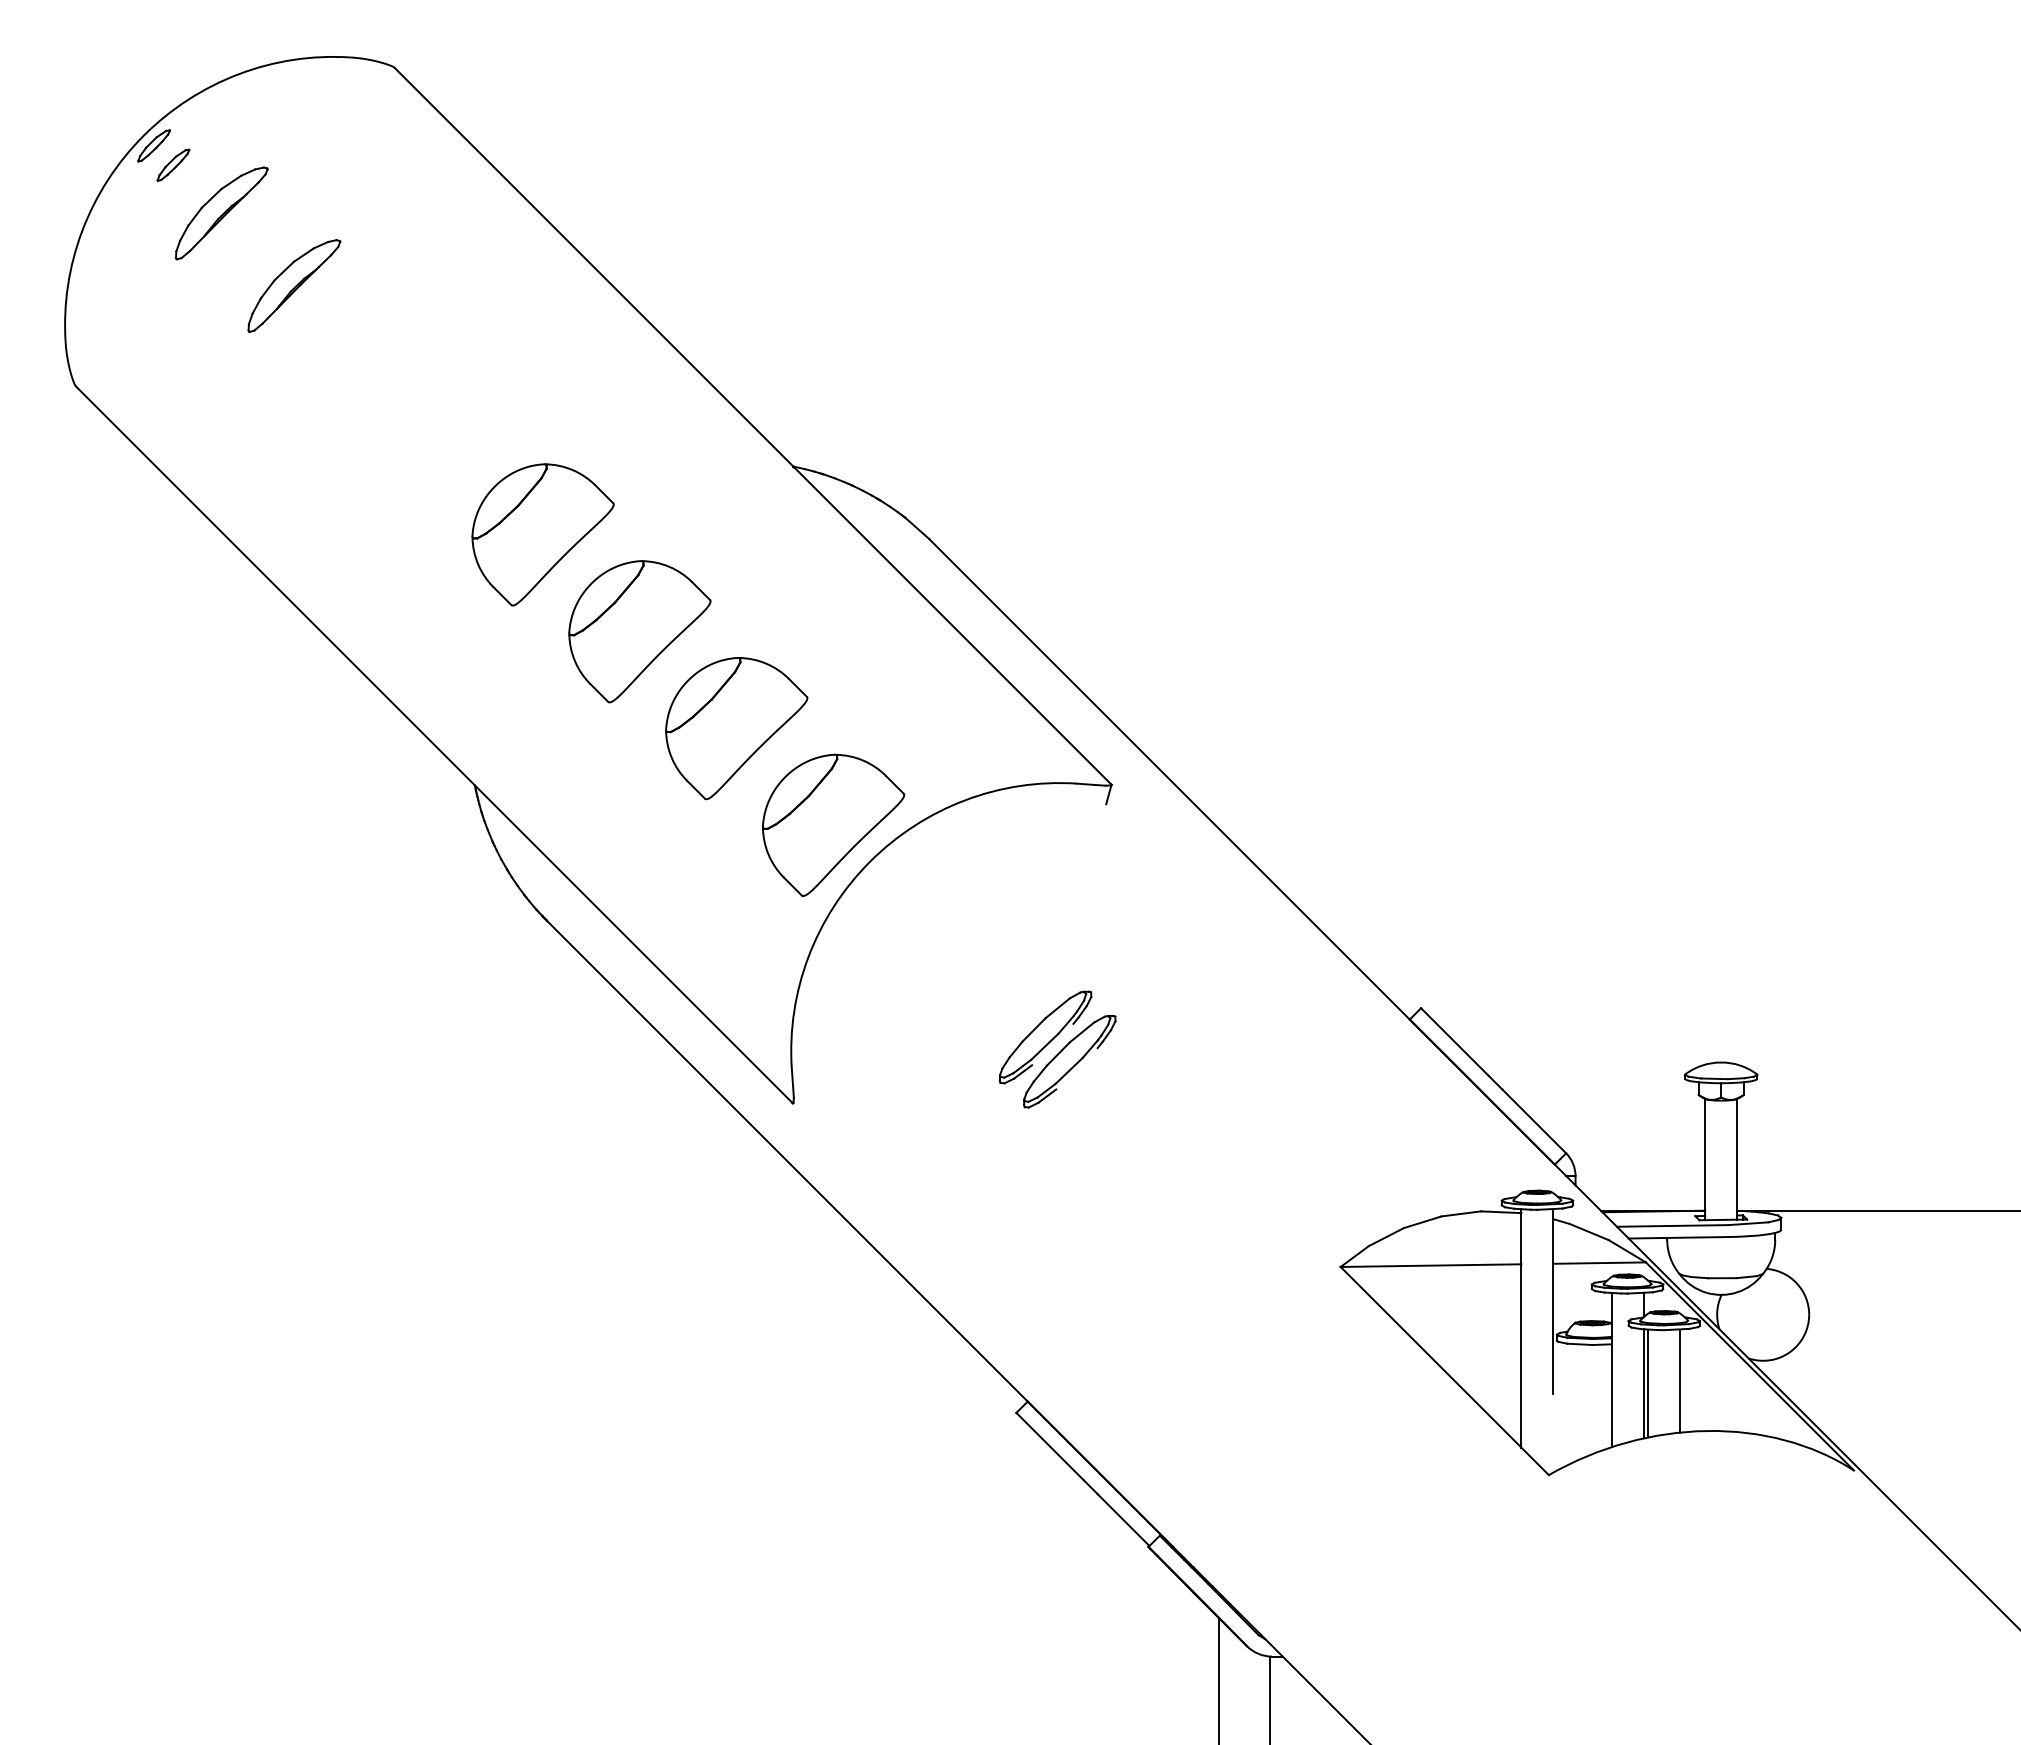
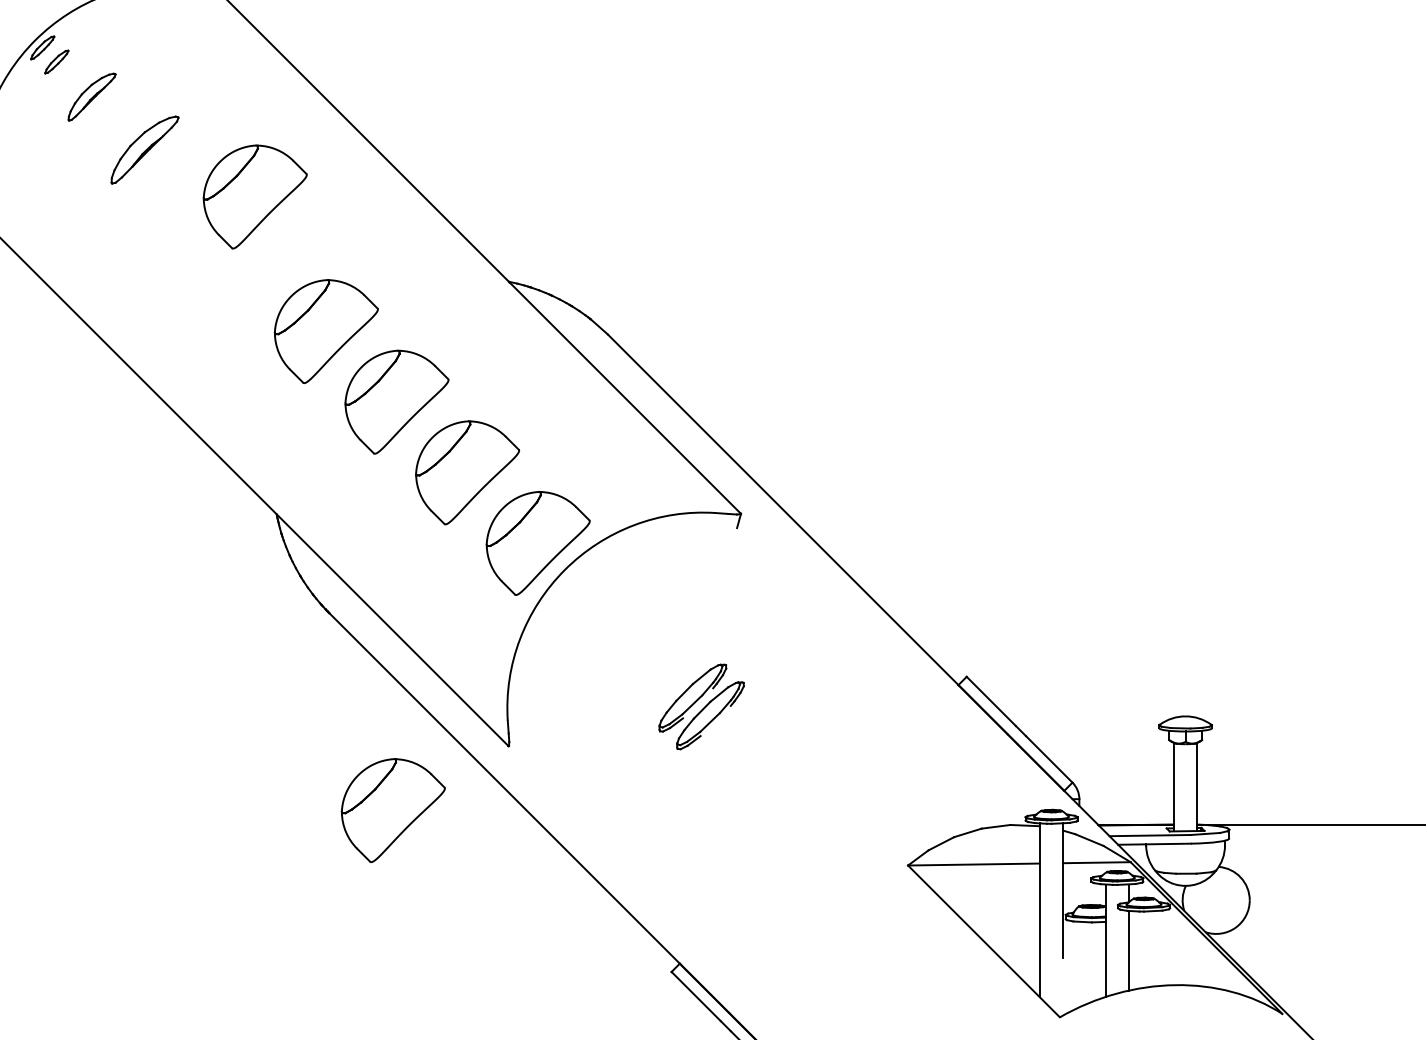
part: (221, 213) -> (91, 97), size x0.7
part: (445, 349) -> (255, 196), added
part: (634, 1191) -> (393, 810), added
line: (1680, 1380) -> (1155, 948), removed
line: (1648, 1383) -> (1132, 950), removed

